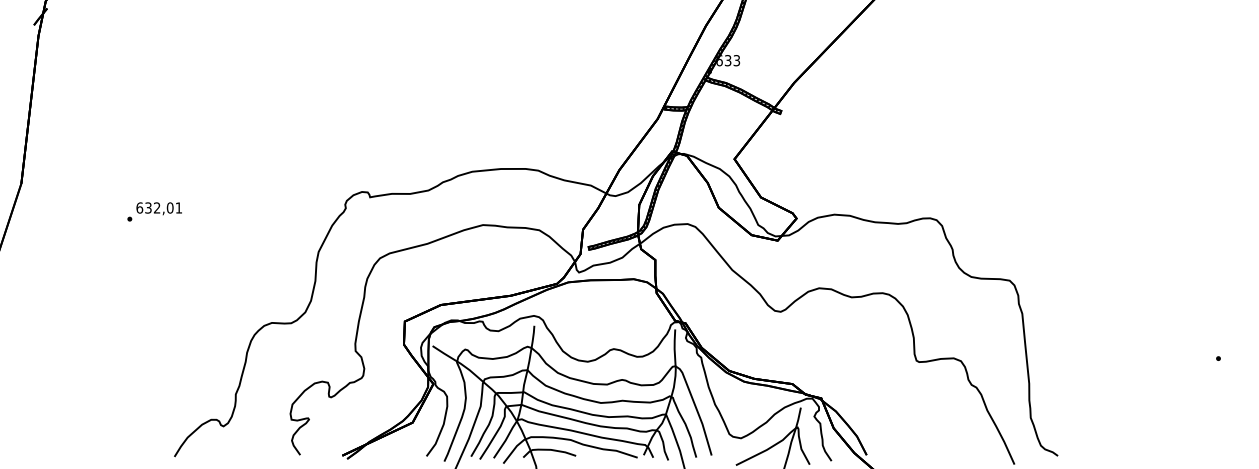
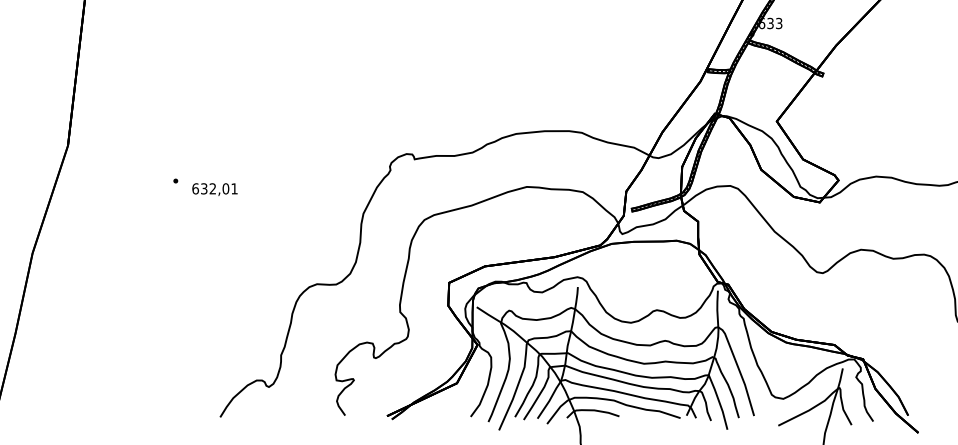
text: (158, 208) -> (214, 189), moved

